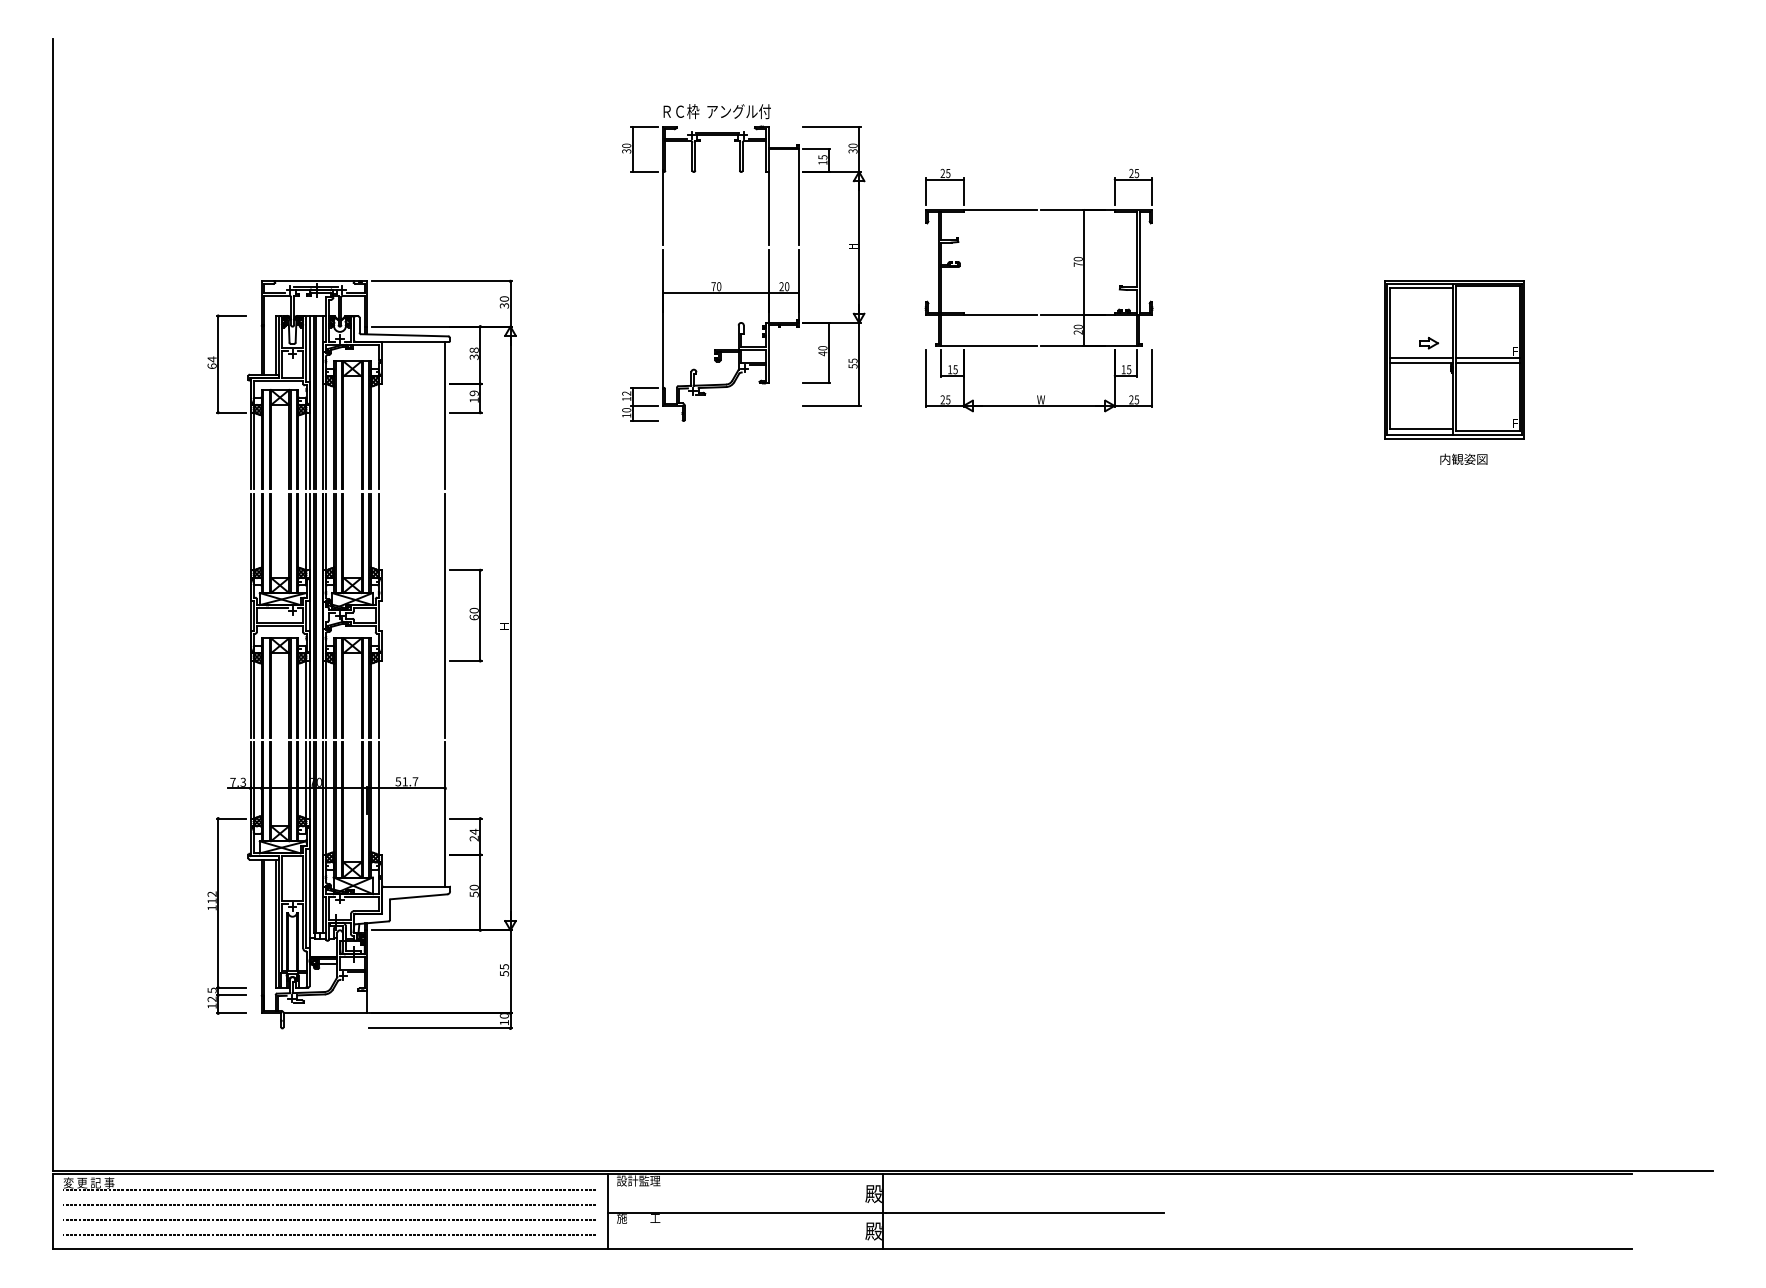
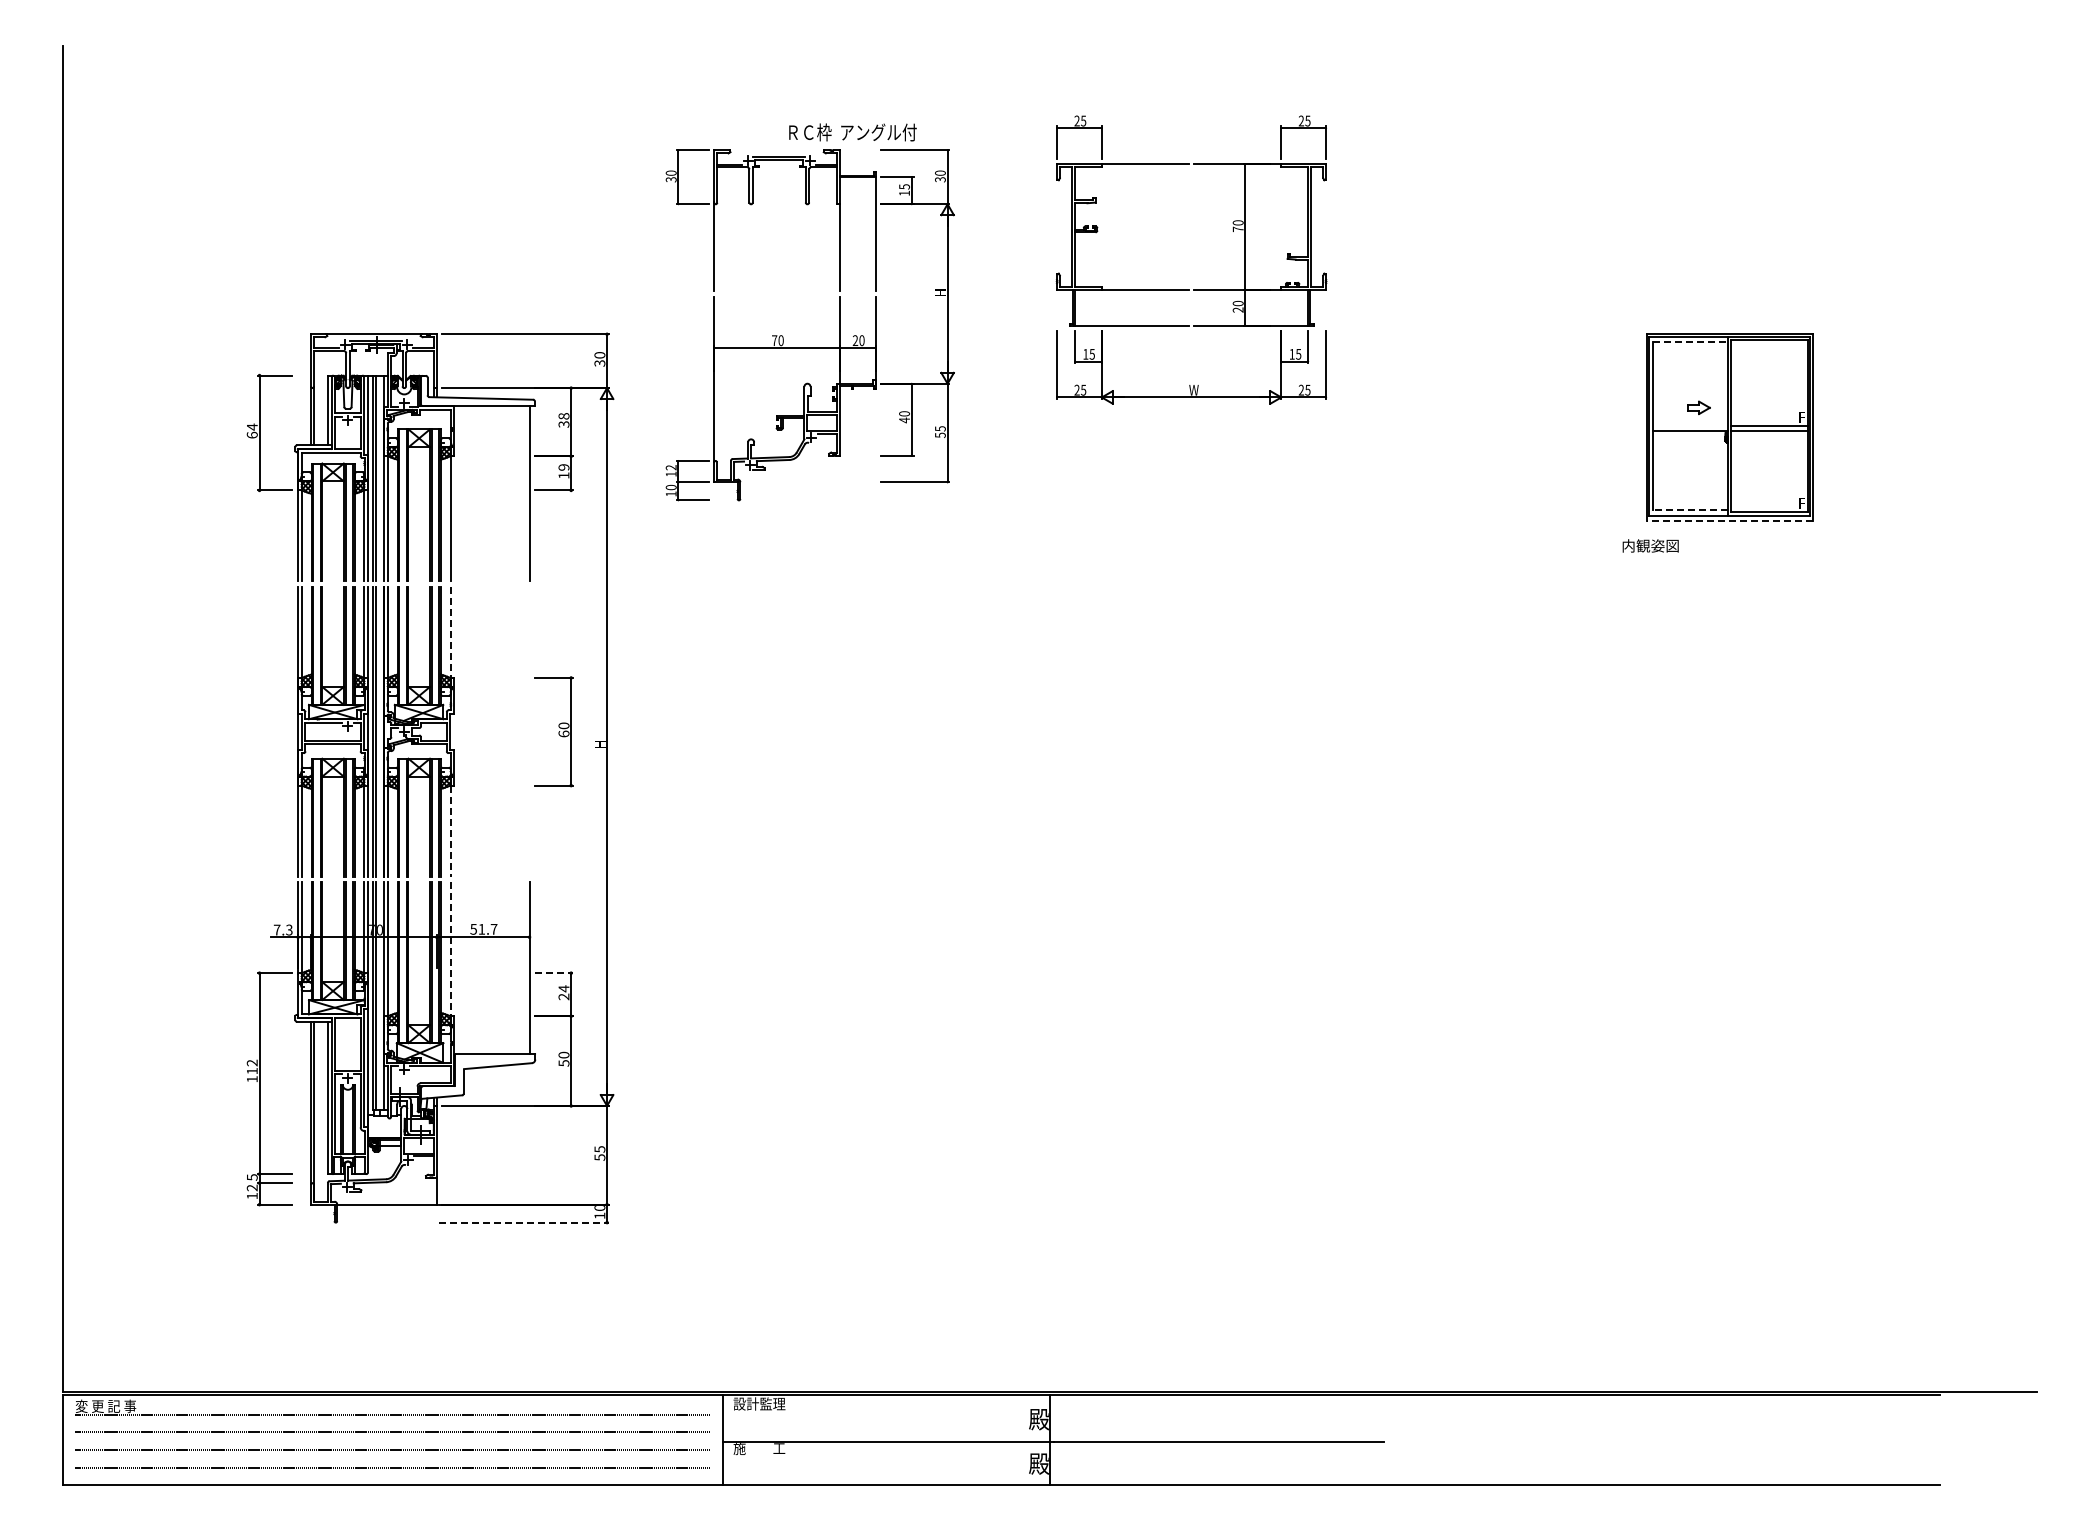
line: (1421, 288) -> (1690, 342), solid -> dashed
part: (742, 292) -> (809, 347), moved
part: (1037, 315) -> (1189, 289), moved
line: (1420, 358) -> (1689, 425), removed
line: (1420, 428) -> (1689, 509), solid -> dashed
line: (1454, 438) -> (1729, 521), solid -> dashed
text: (1463, 458) -> (1650, 545), moved
line: (378, 532) -> (450, 632), solid -> dashed
line: (445, 615) -> (529, 731), removed
line: (378, 699) -> (450, 831), solid -> dashed
line: (378, 798) -> (450, 949), solid -> dashed
line: (466, 818) -> (554, 973), solid -> dashed
line: (441, 1028) -> (524, 1222), solid -> dashed

